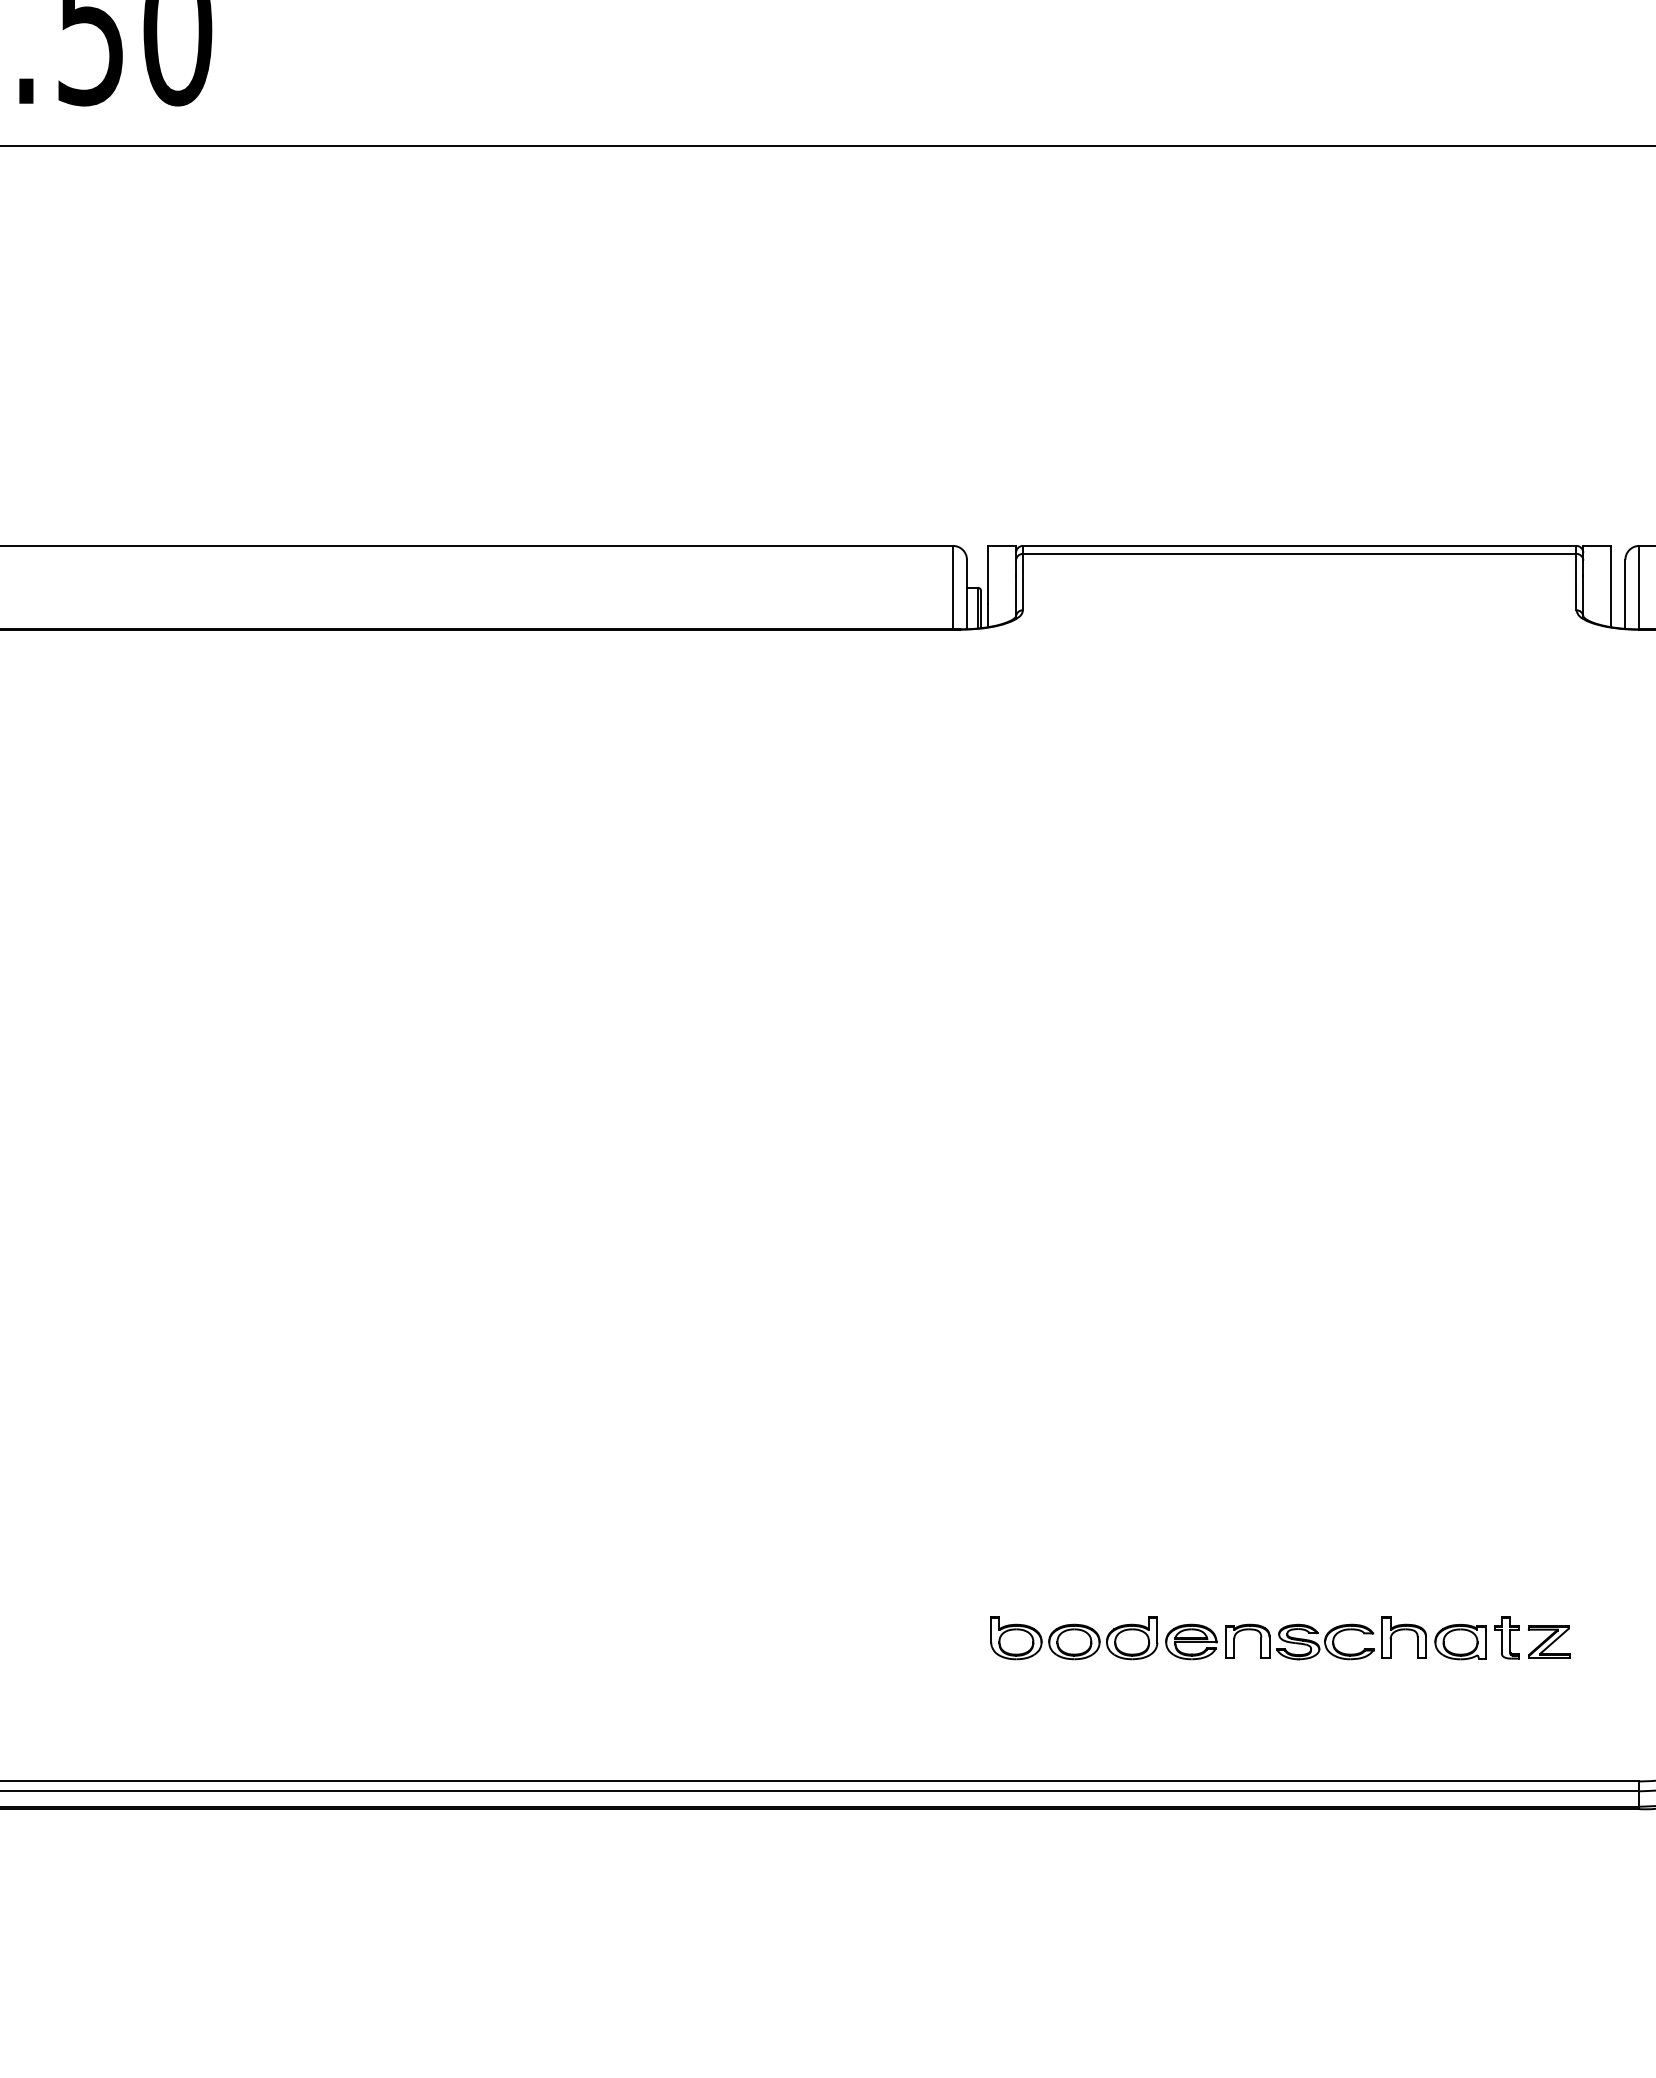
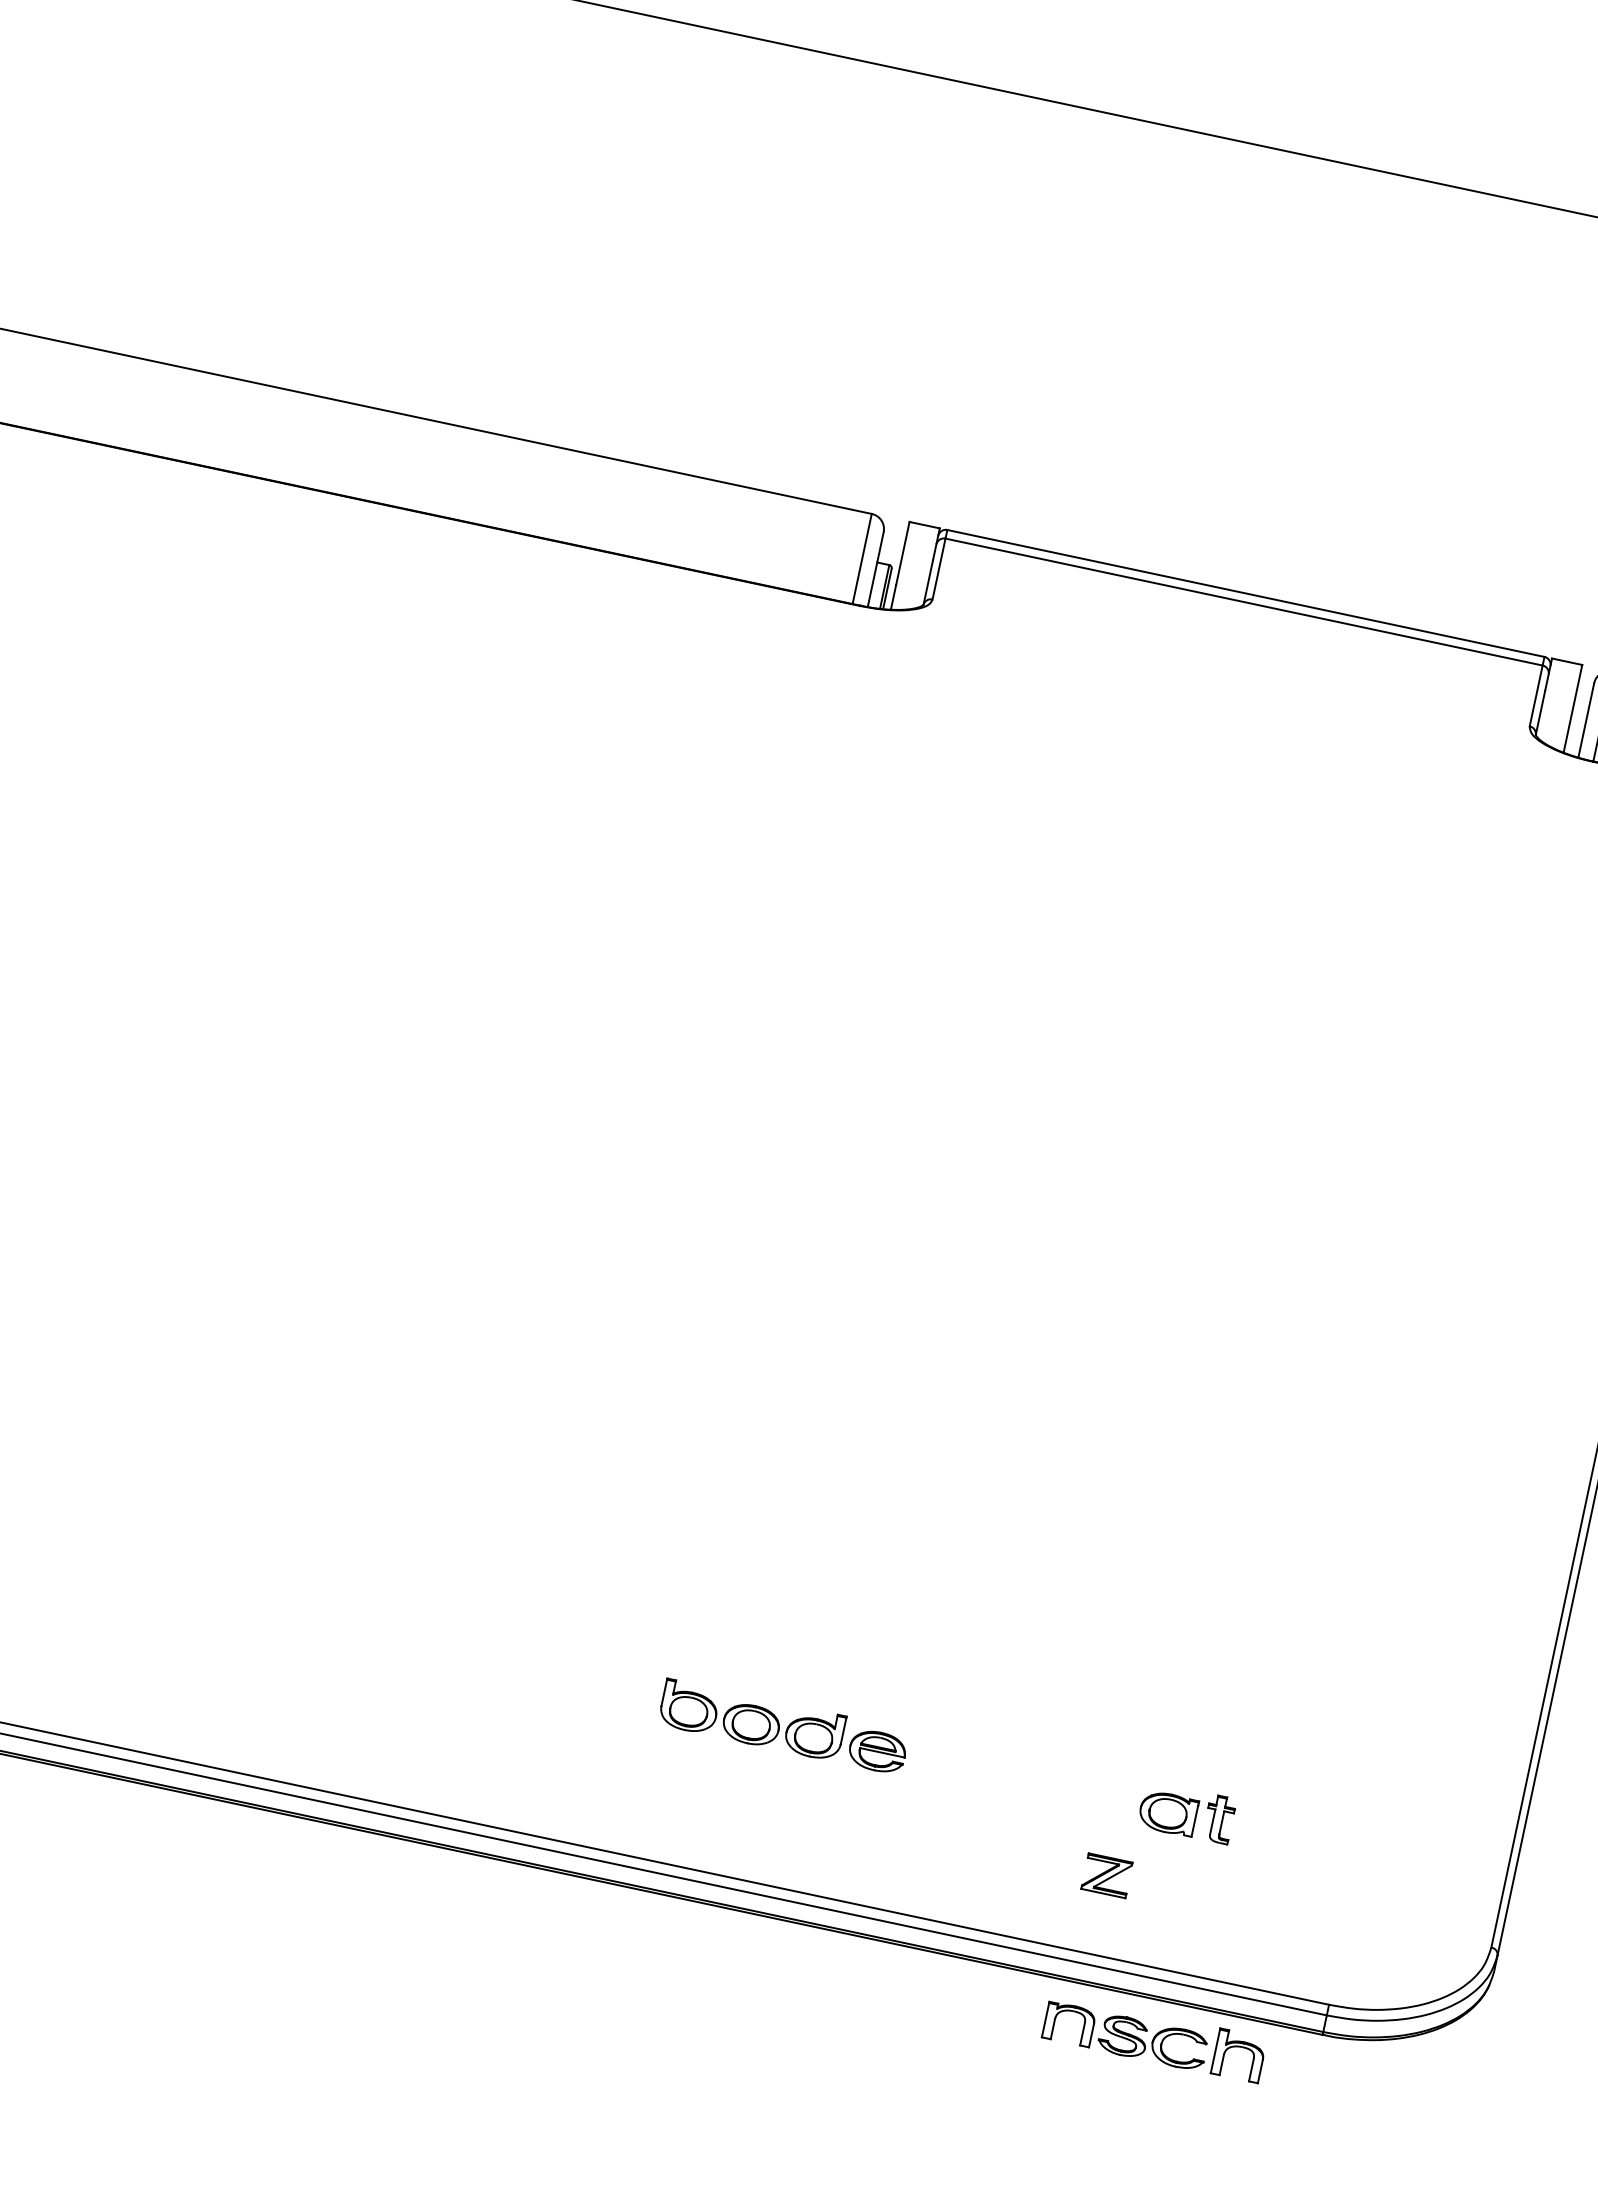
part: (1325, 1638) -> (1153, 2038), moved
part: (1549, 1641) -> (1107, 1875), moved

